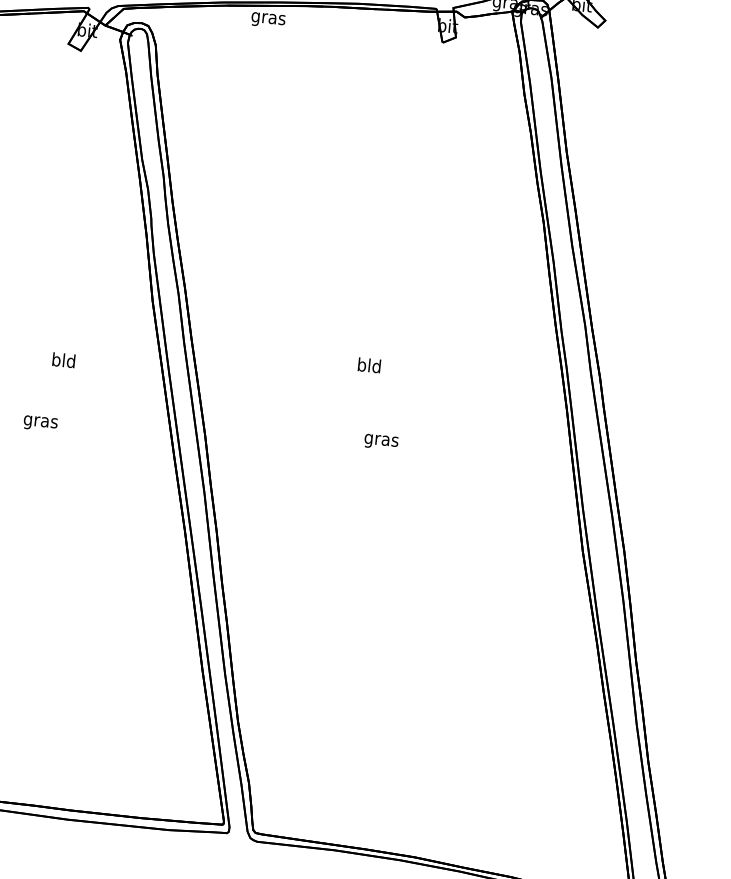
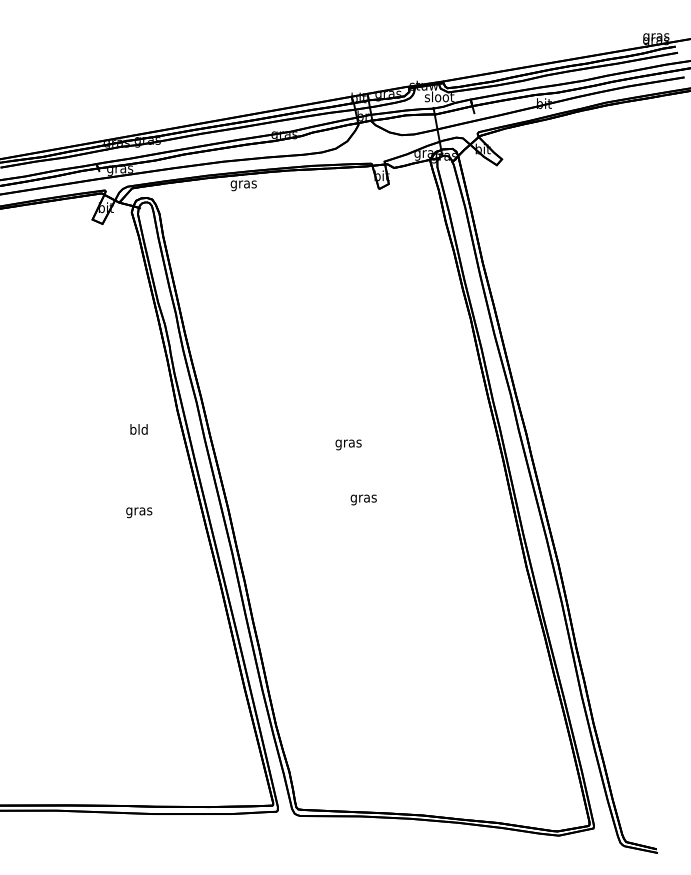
text: (63, 360) -> (138, 429), moved
text: (369, 367) -> (348, 443), bld -> gras
text: (41, 423) -> (139, 512), moved

